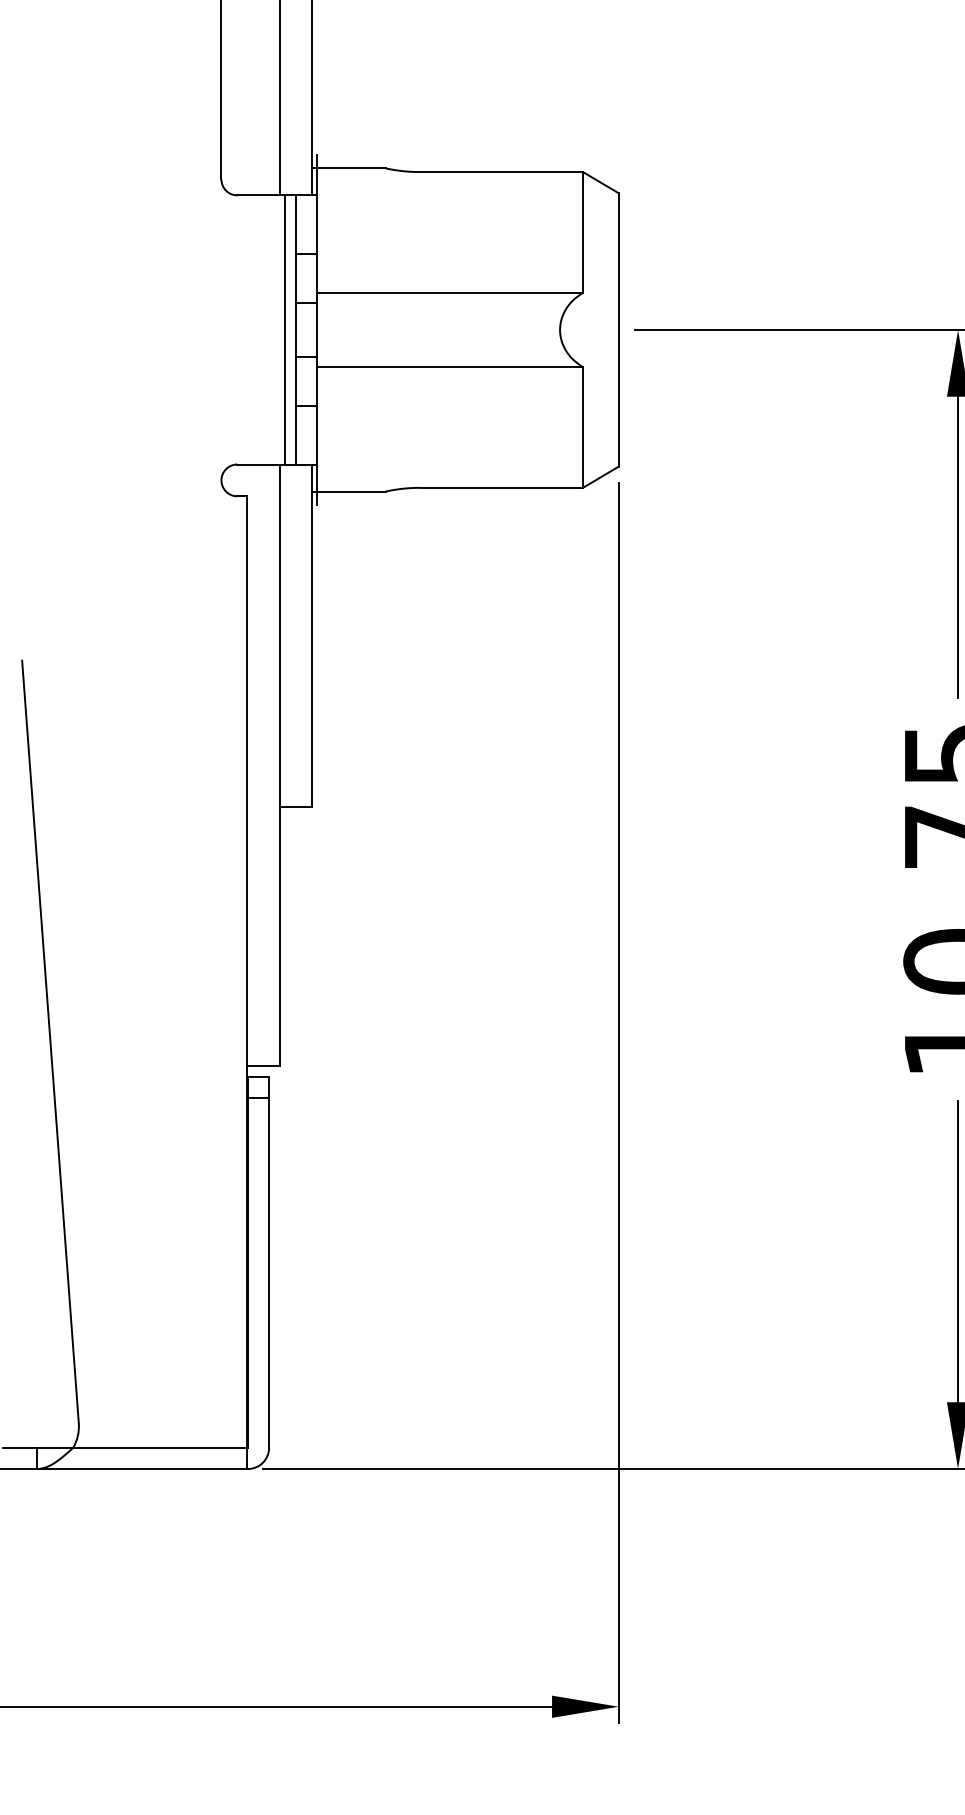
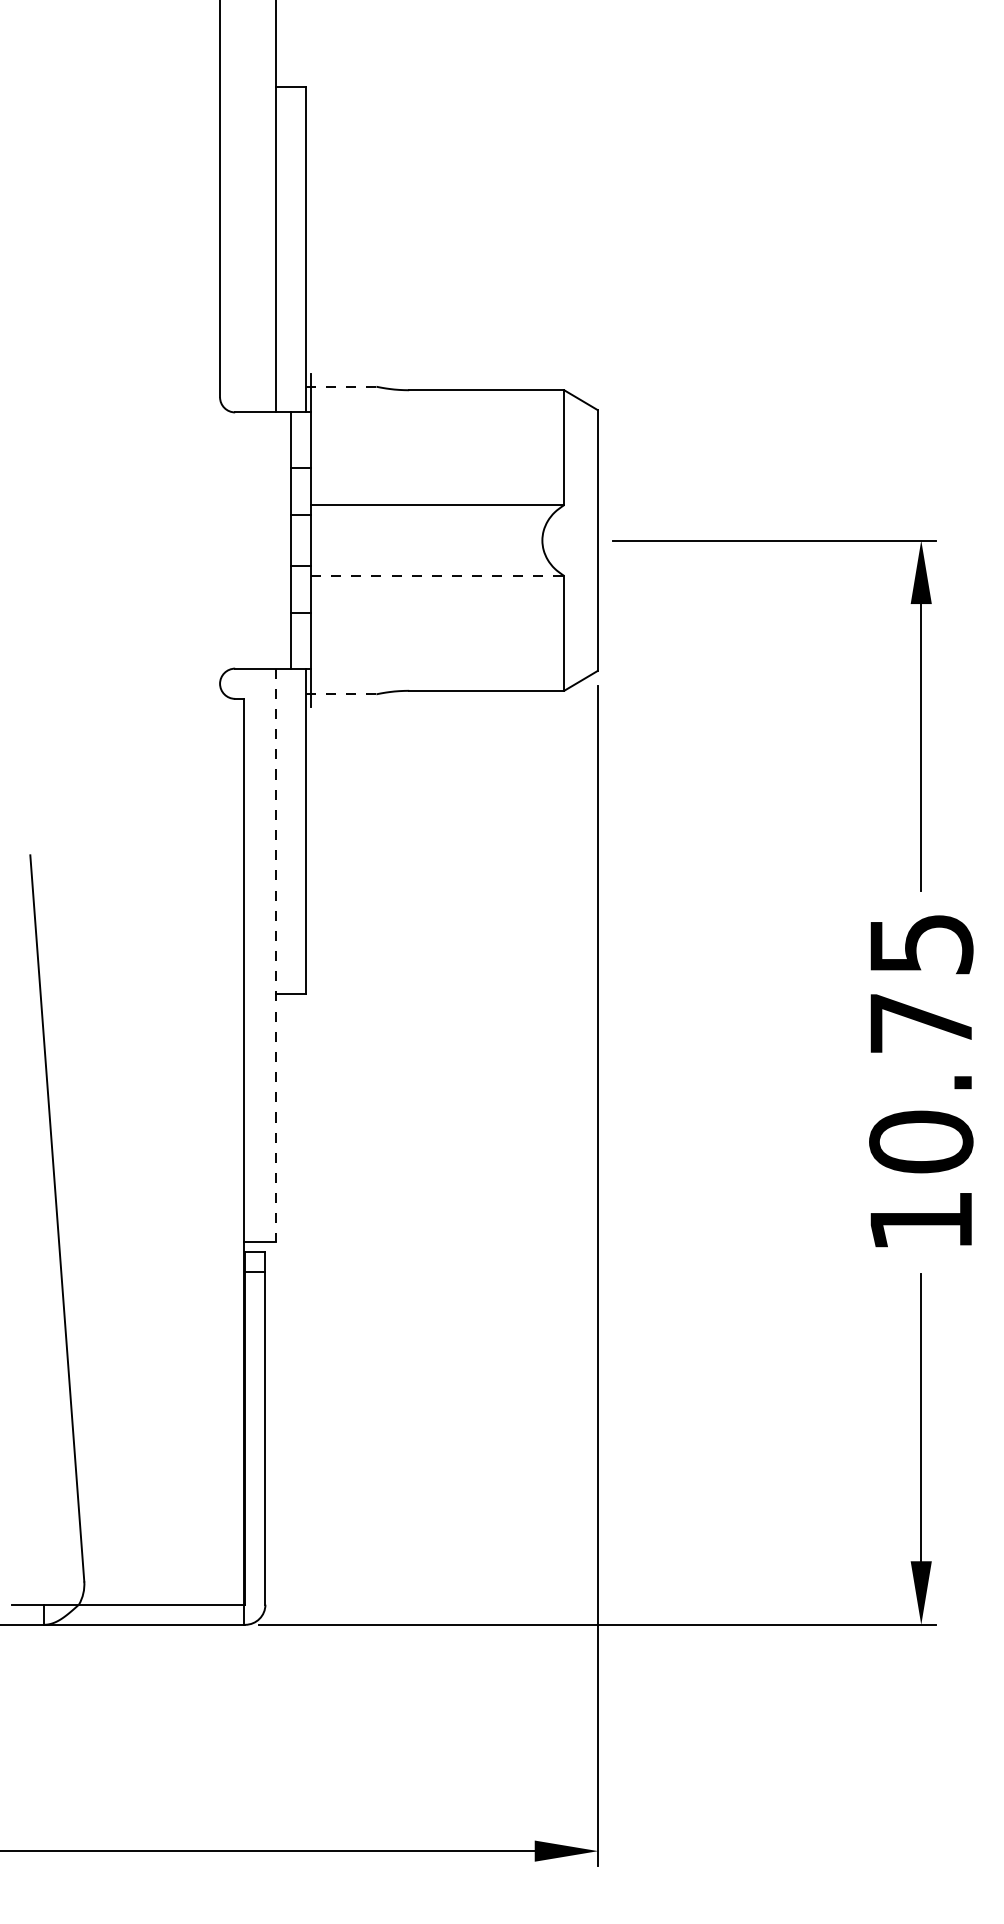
line: (349, 168) -> (341, 386), solid -> dashed
line: (284, 329) -> (280, 540), removed
line: (449, 366) -> (437, 575), solid -> dashed
line: (349, 491) -> (341, 694), solid -> dashed
line: (279, 765) -> (275, 955), solid -> dashed

